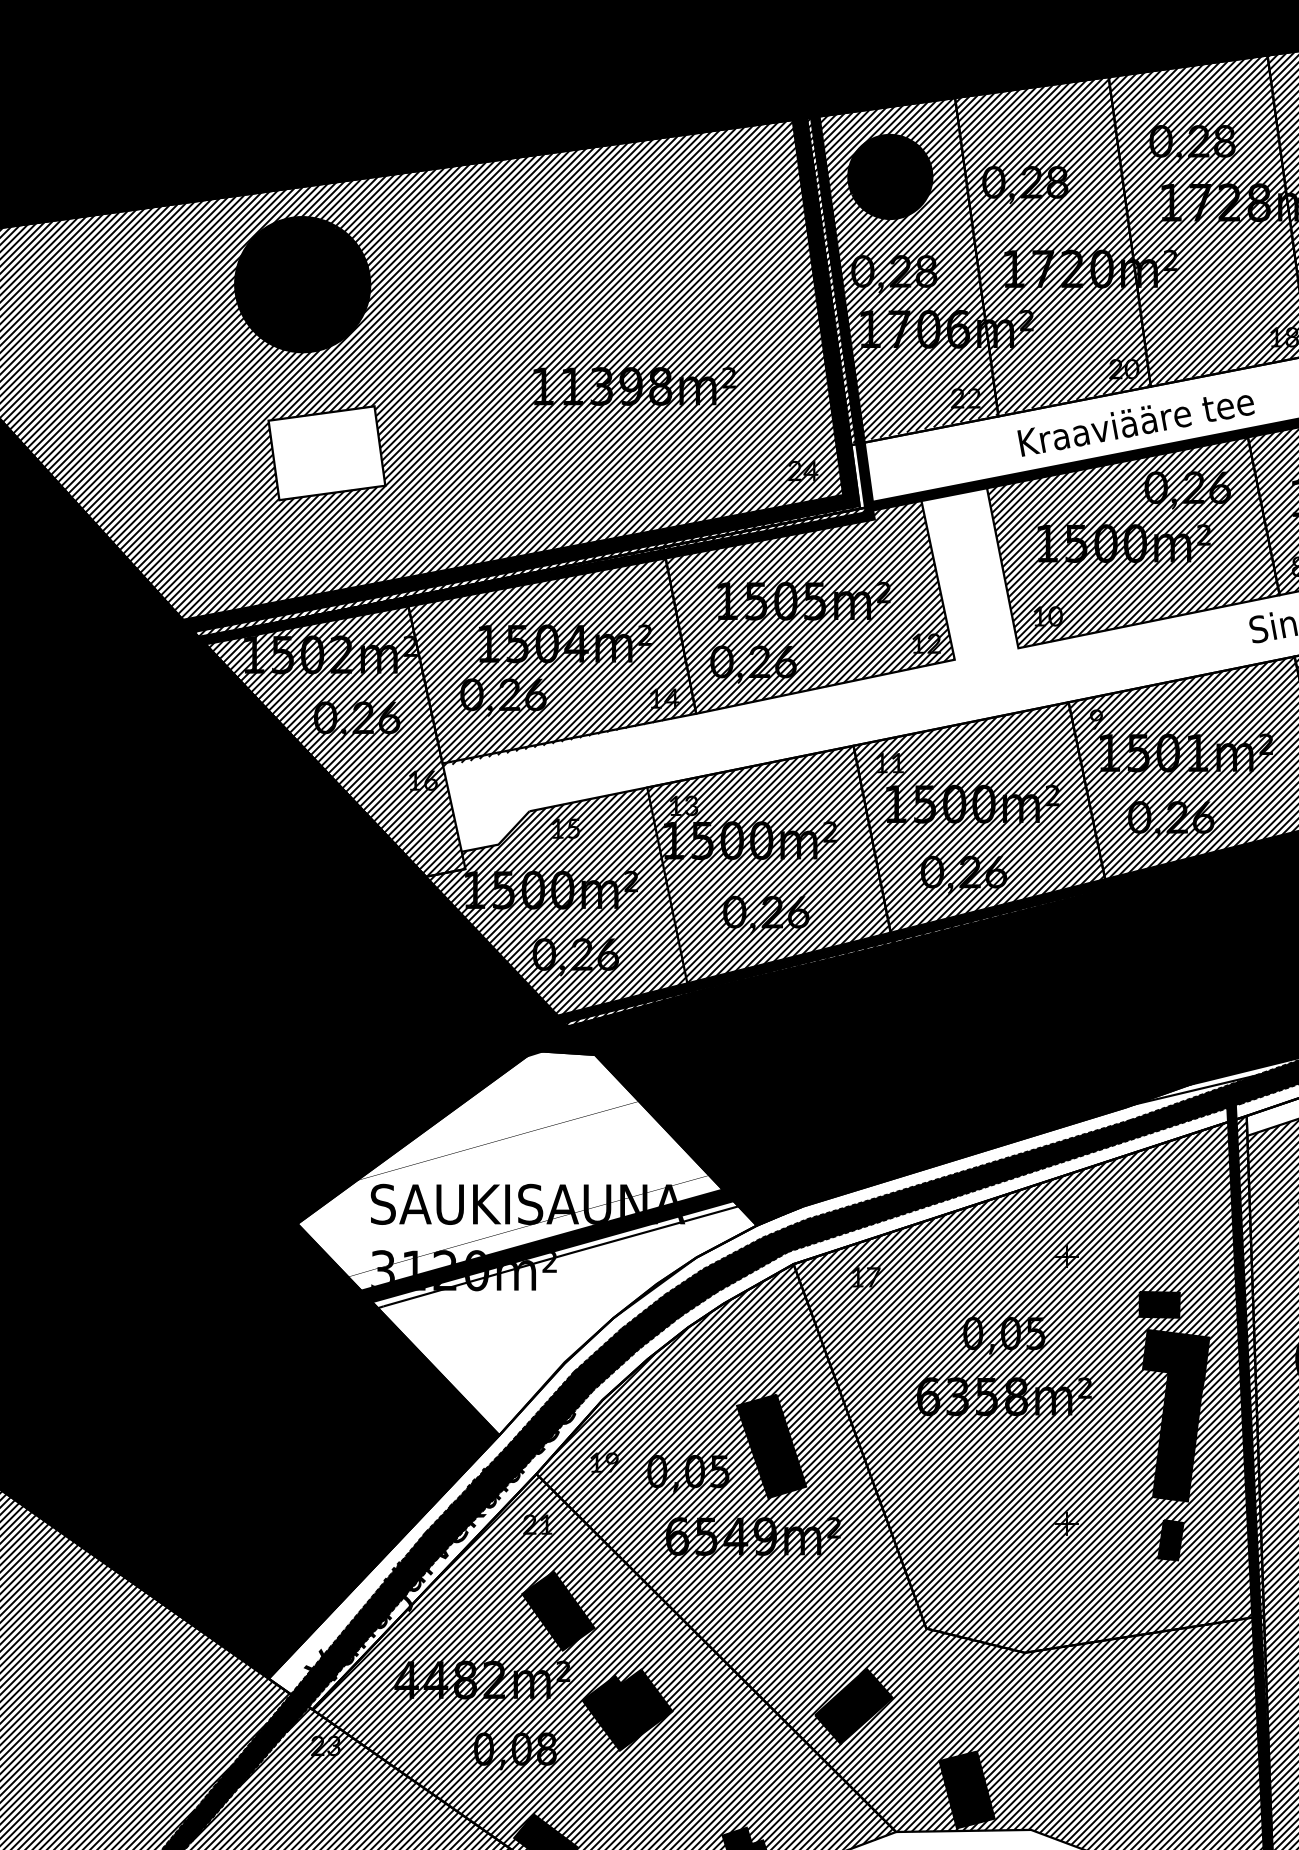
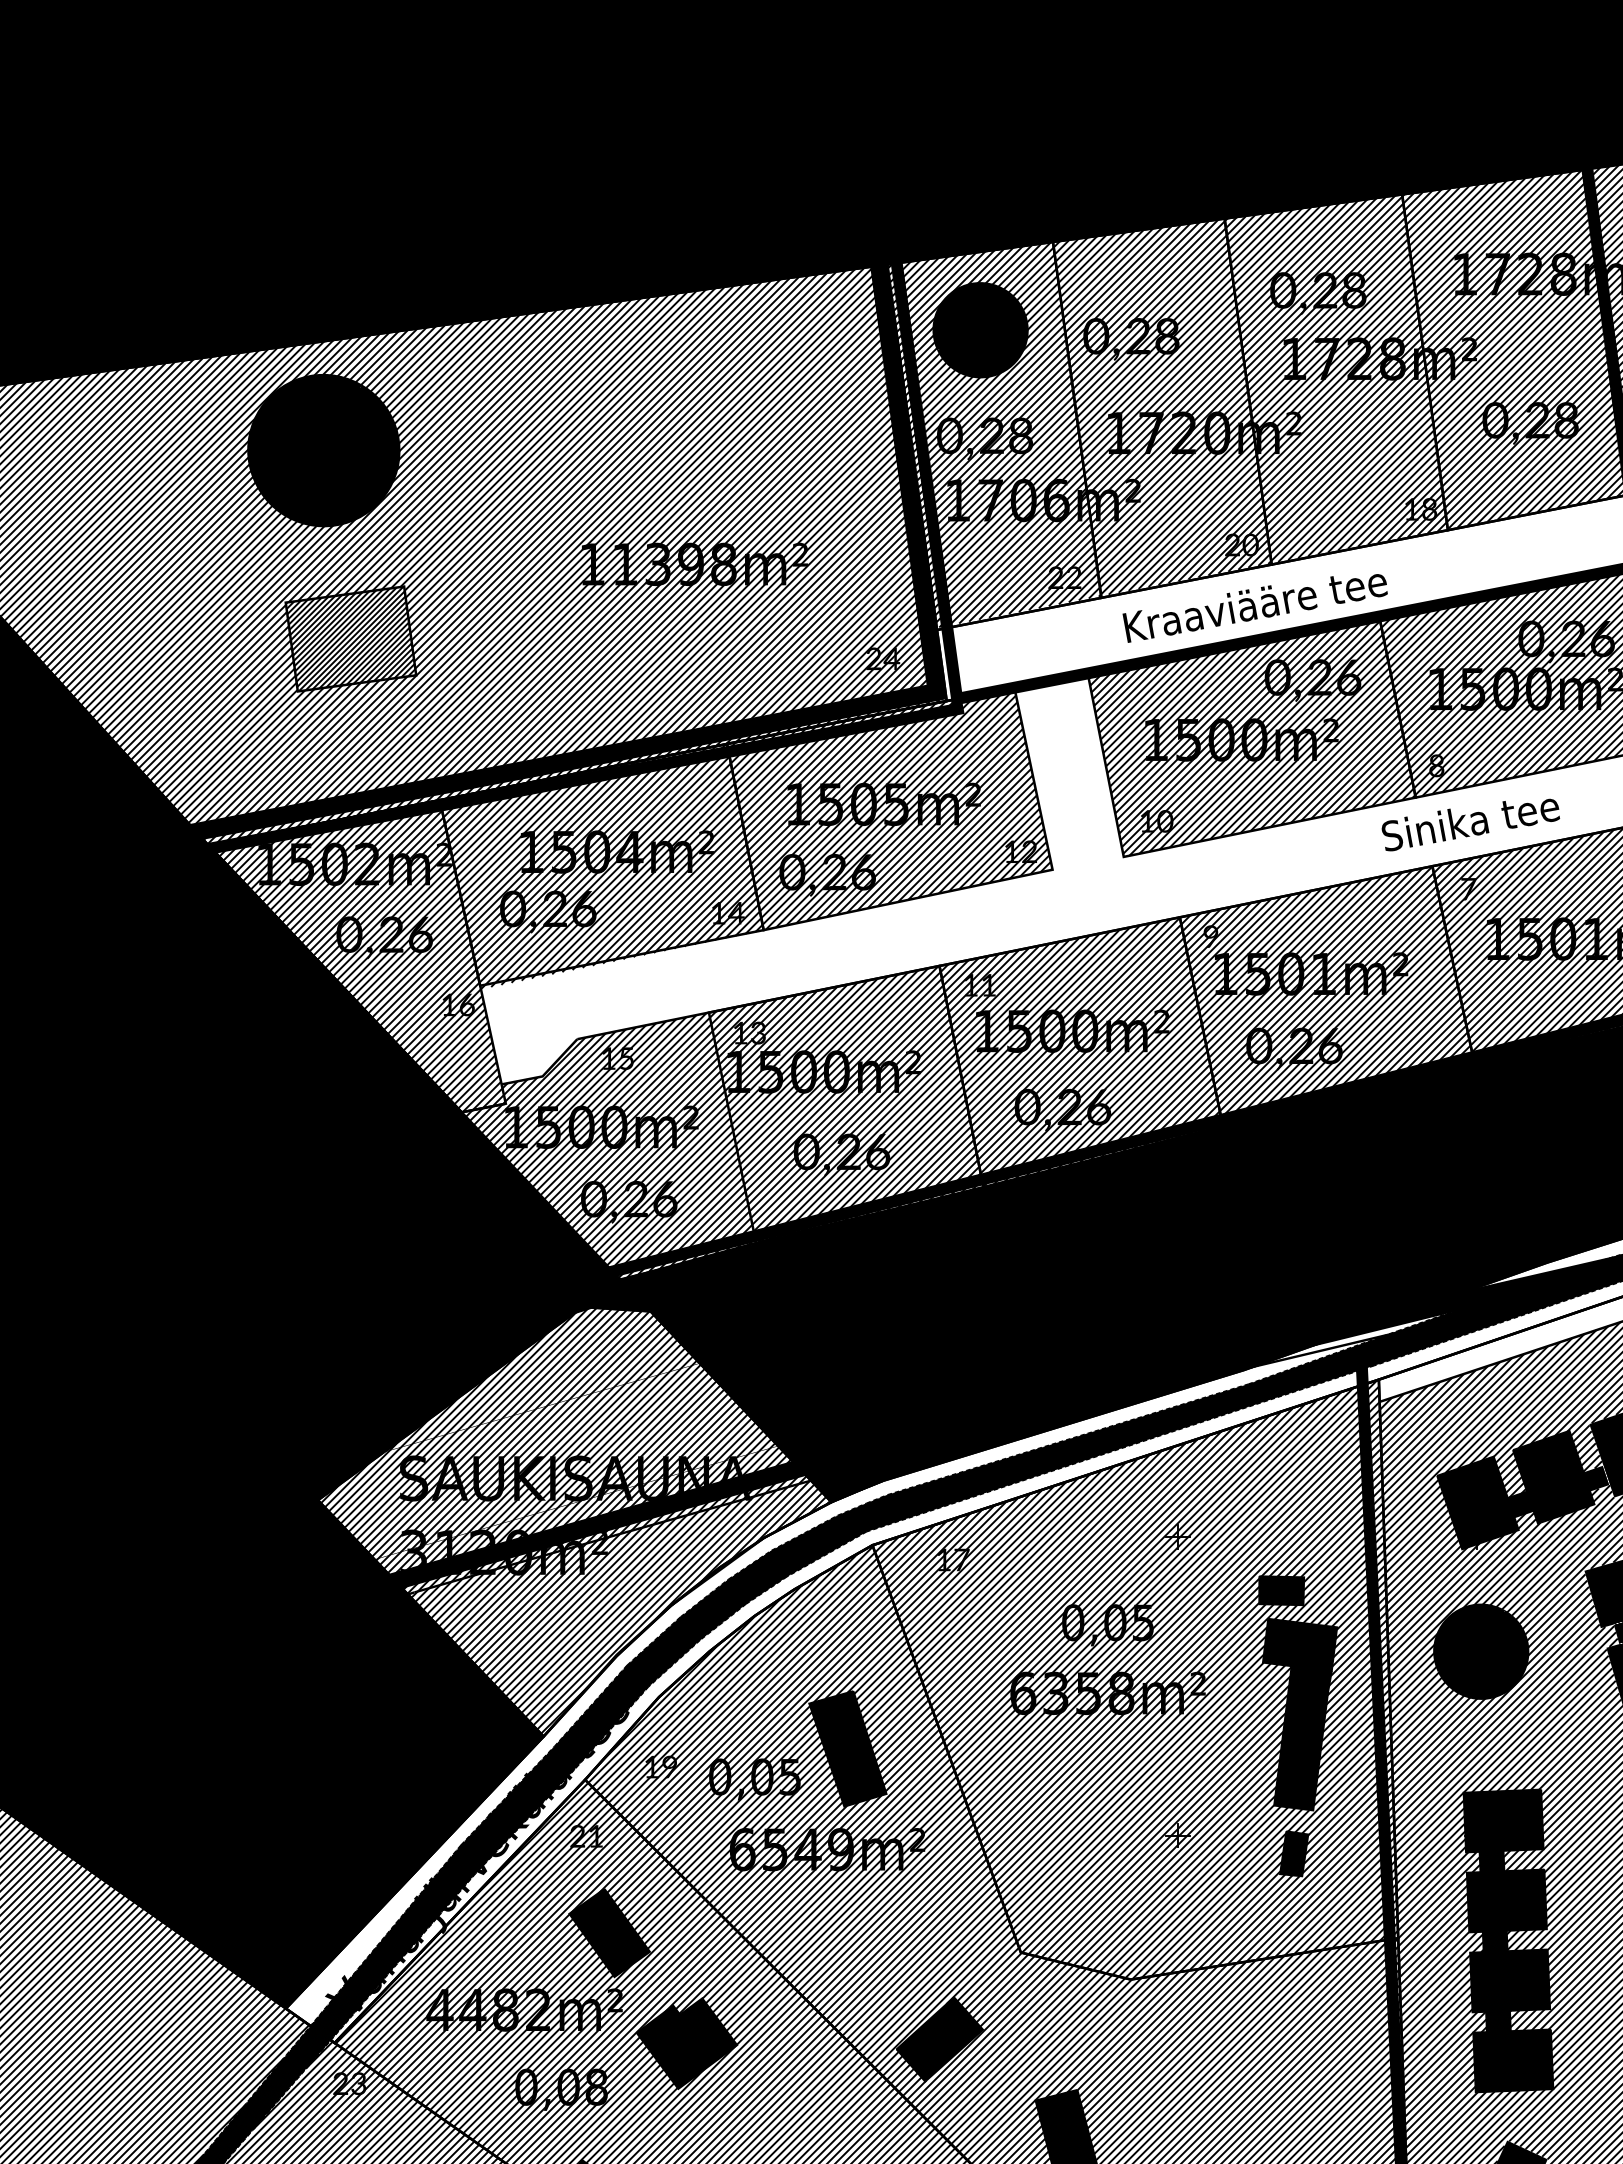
hatch: (326, 452) -> (350, 638), added
hatch: (527, 1242) -> (575, 1520), added

